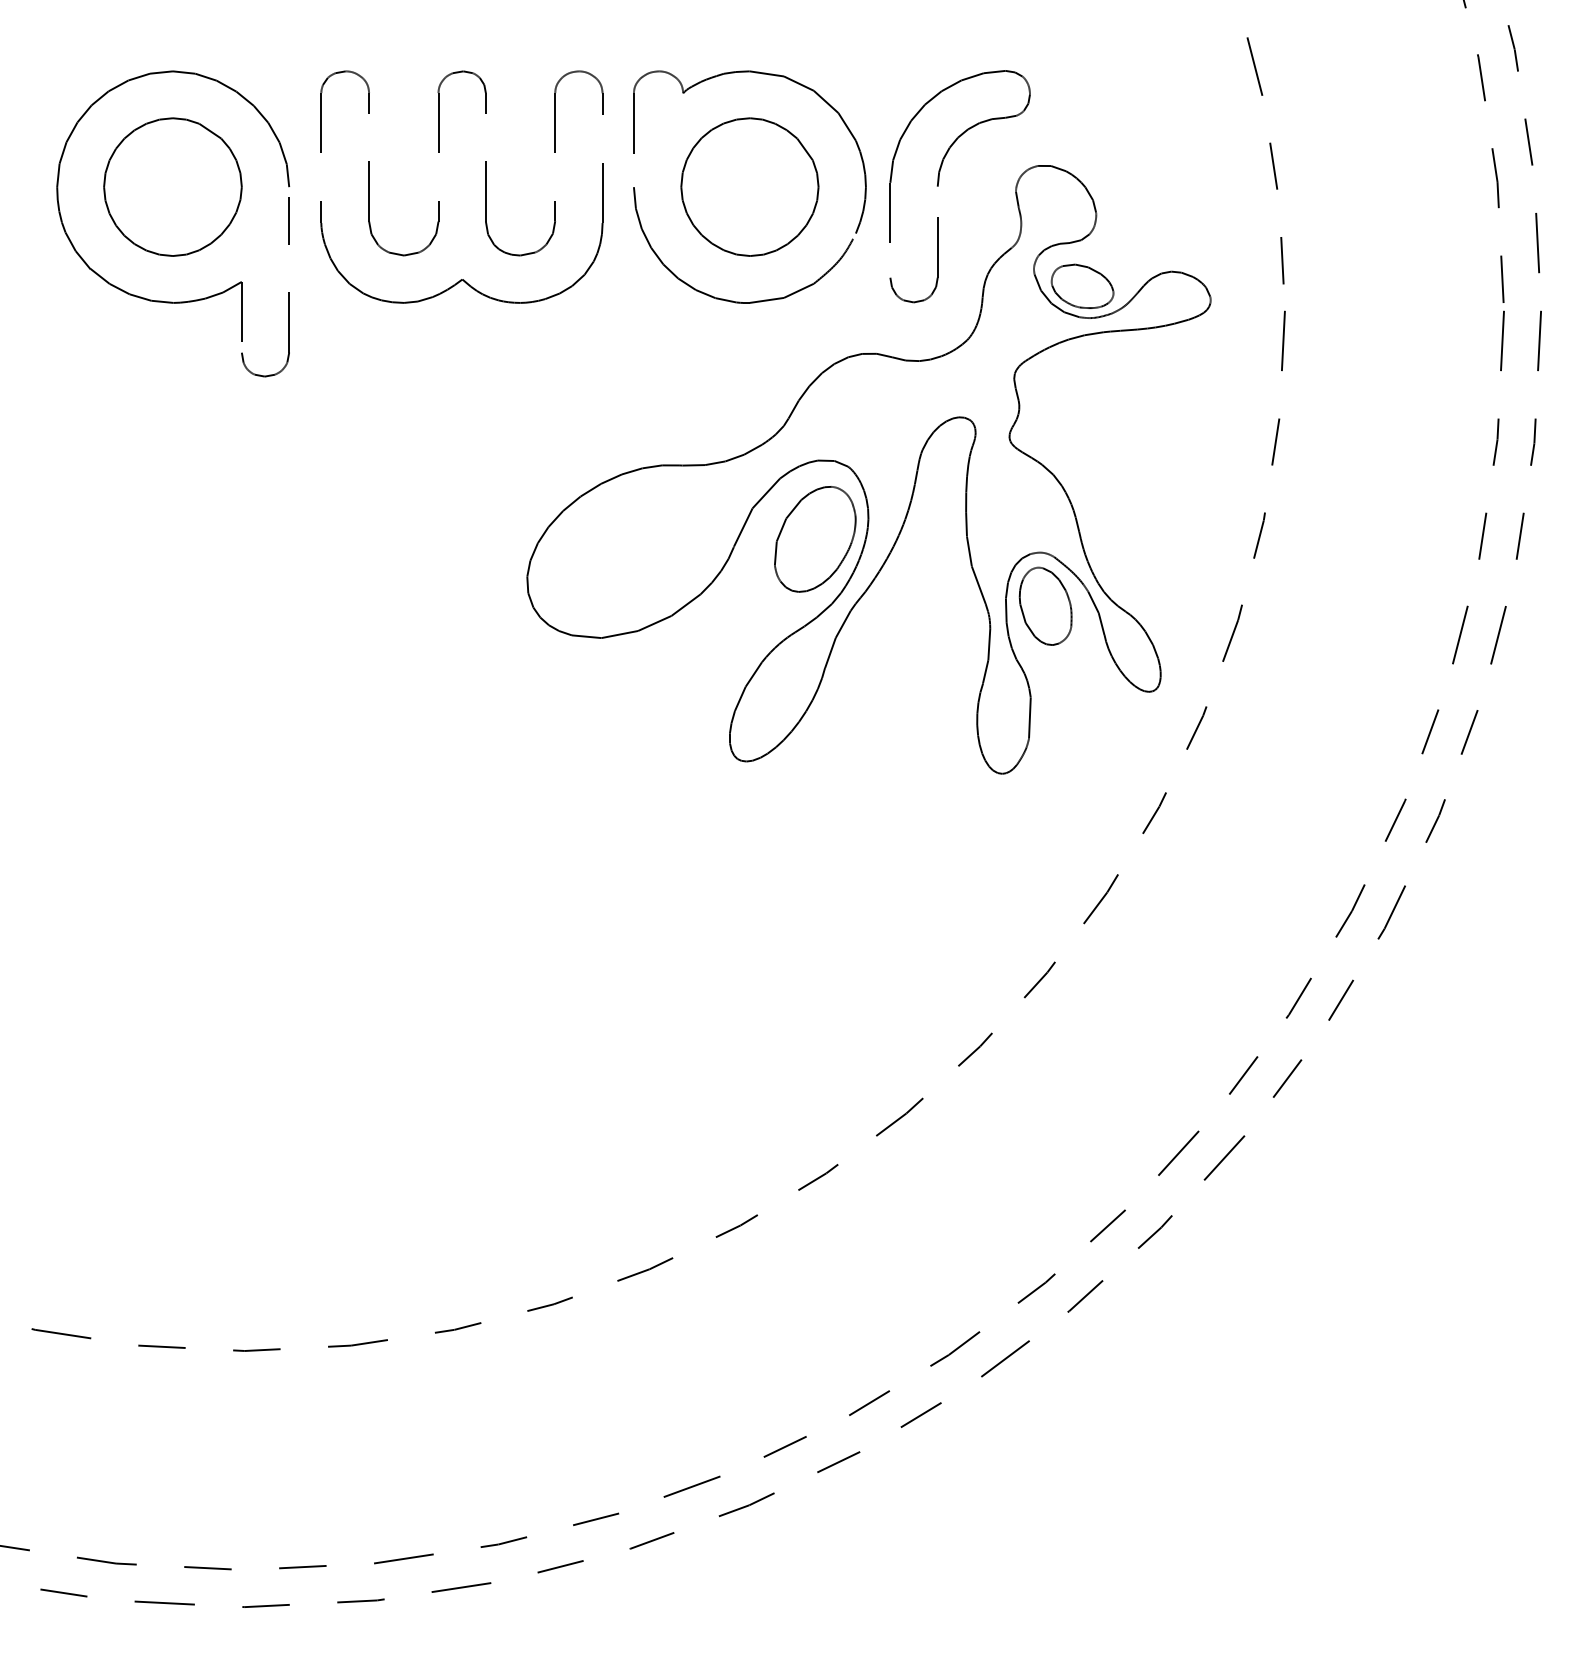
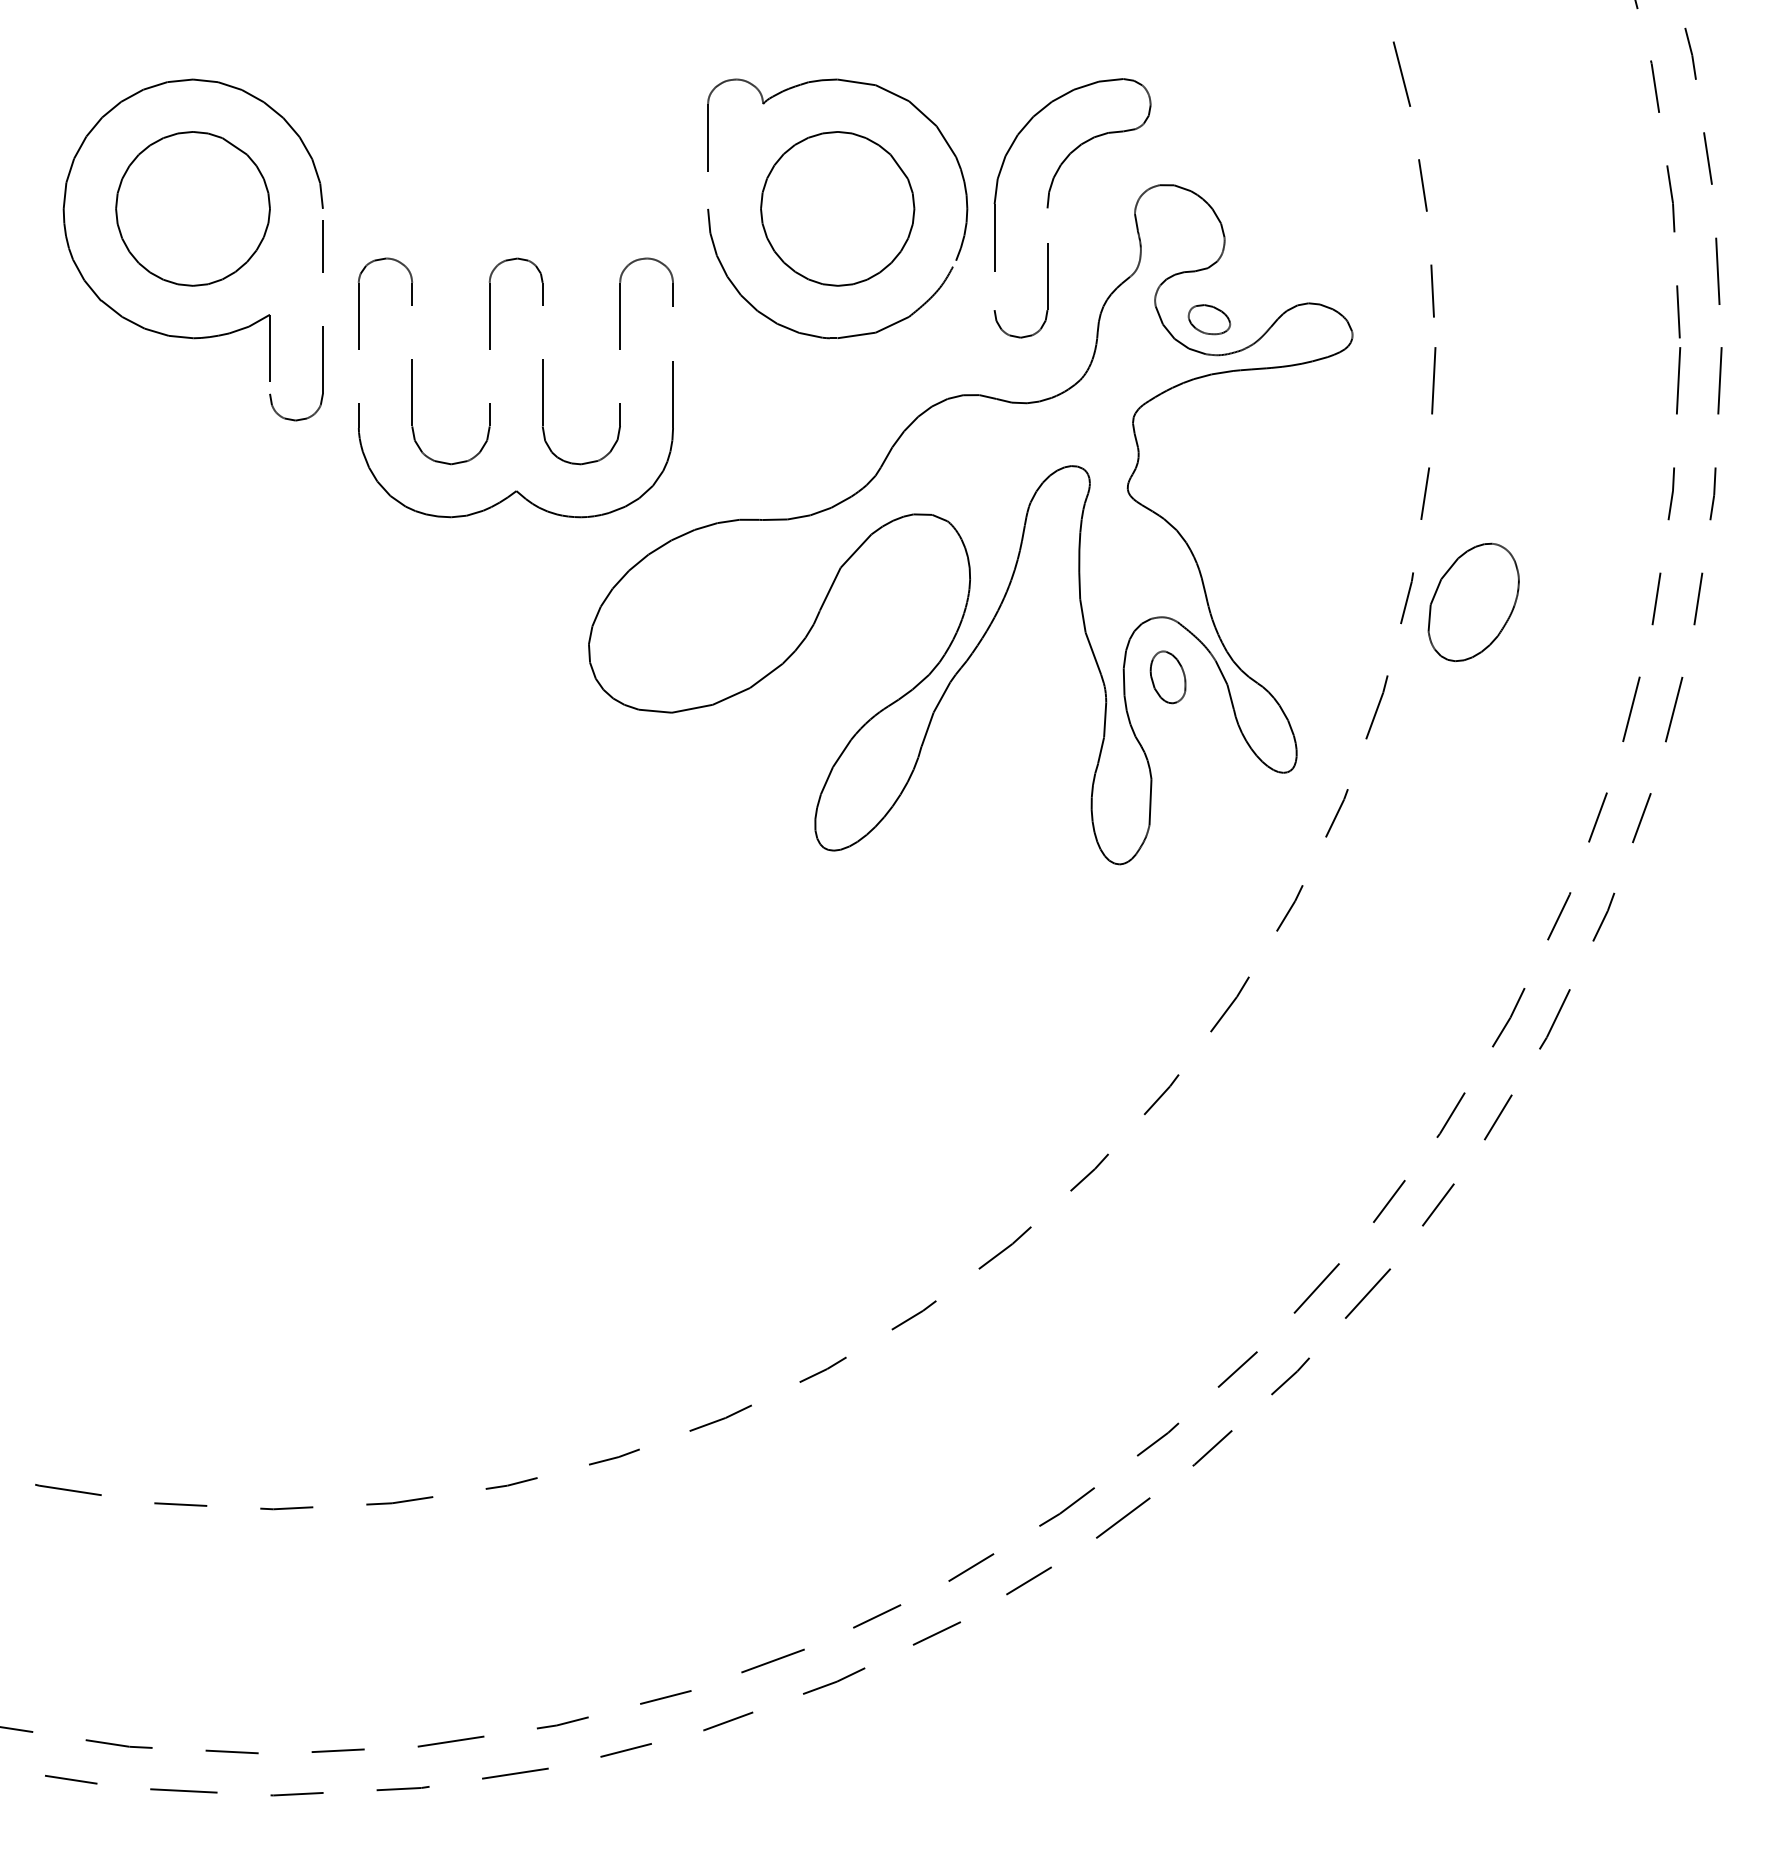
part: (485, 186) -> (542, 387), moved
part: (1082, 286) -> (1209, 319), size x0.6
part: (815, 538) -> (1473, 601), moved
part: (1045, 606) -> (1167, 677), size x0.6

